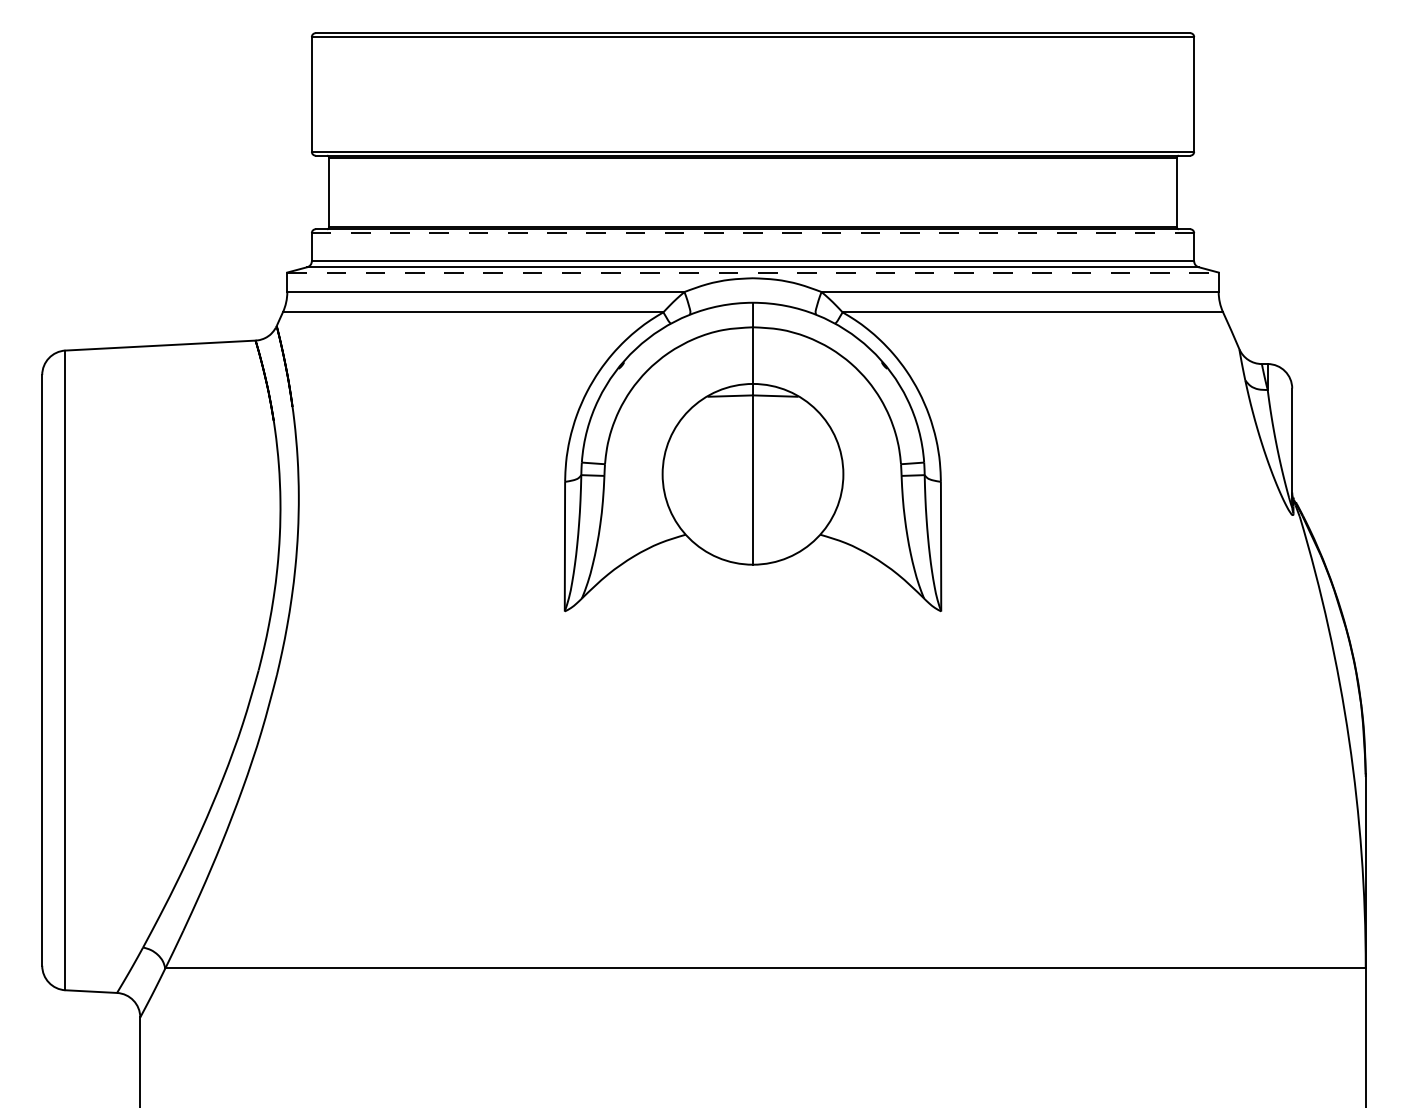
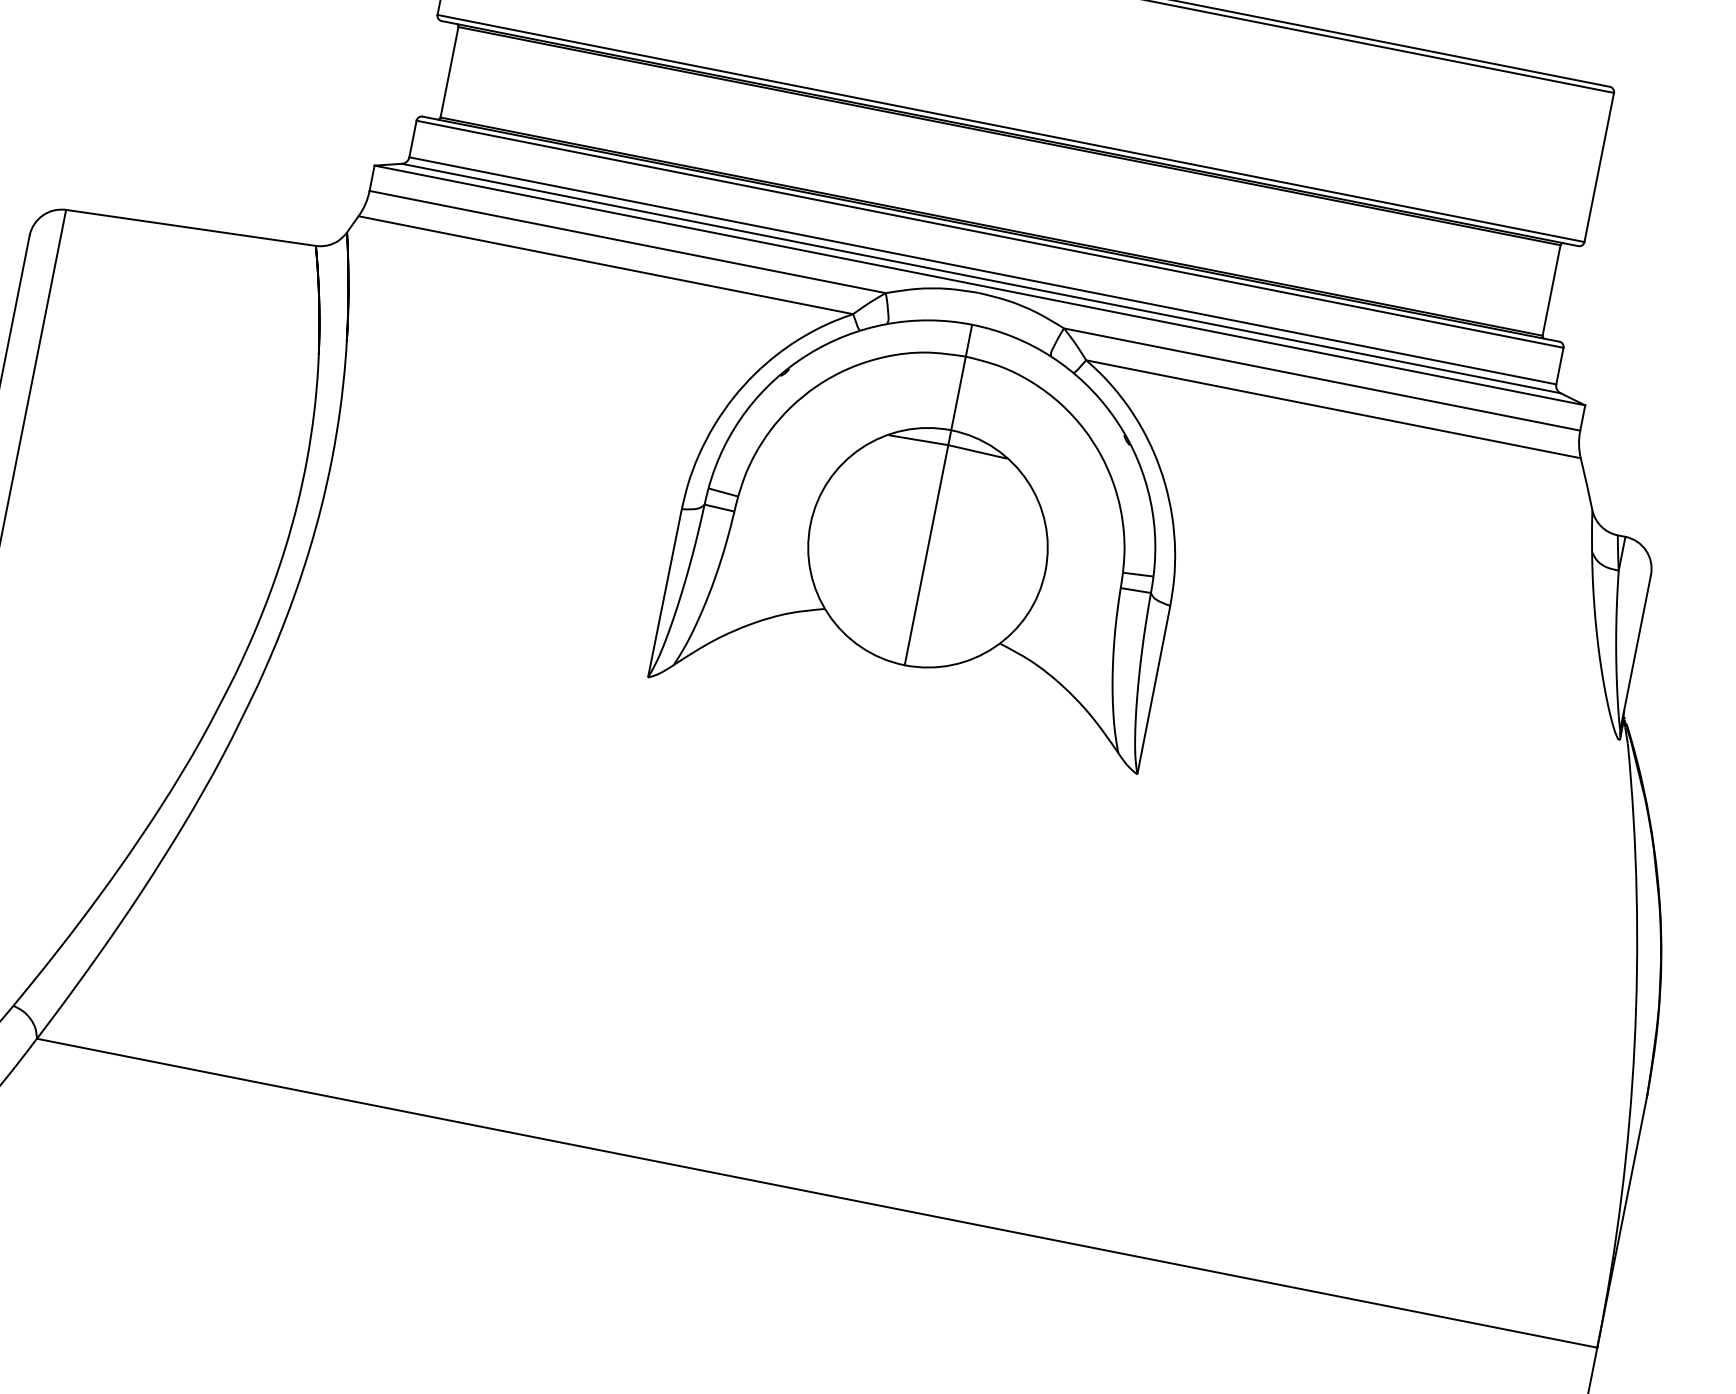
line: (752, 233) -> (989, 234), dashed -> solid
line: (753, 272) -> (980, 285), dashed -> solid

